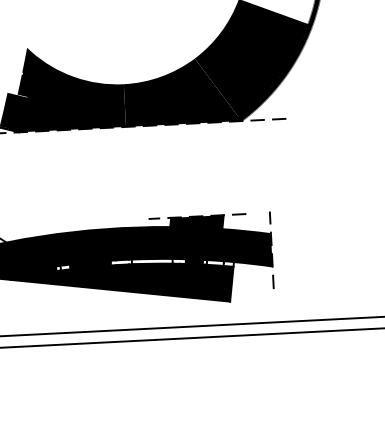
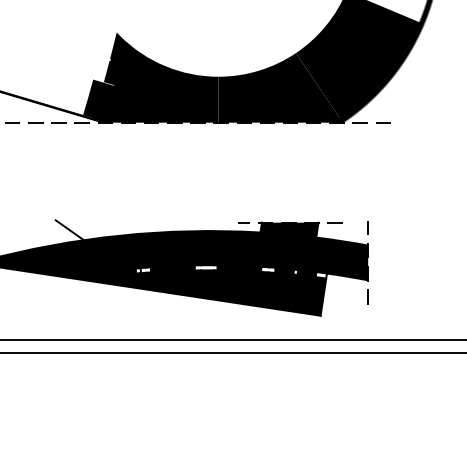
fill: (152, 261) -> (239, 268), added
fill: (214, 263) -> (306, 273), added

